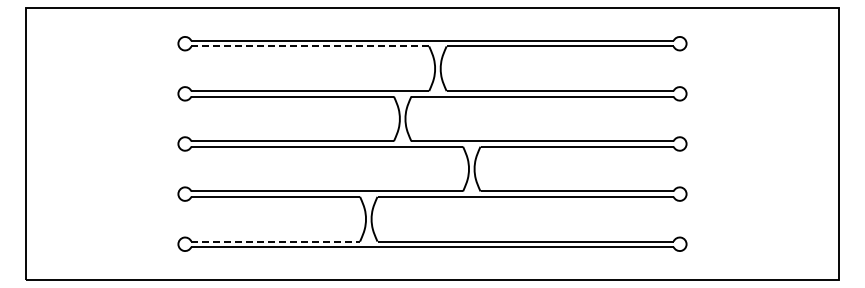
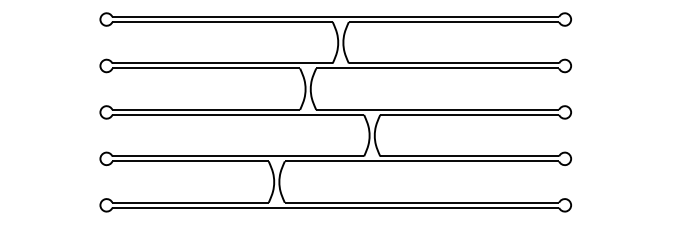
line: (310, 46) -> (222, 22), dashed -> solid
line: (276, 241) -> (191, 202), dashed -> solid

